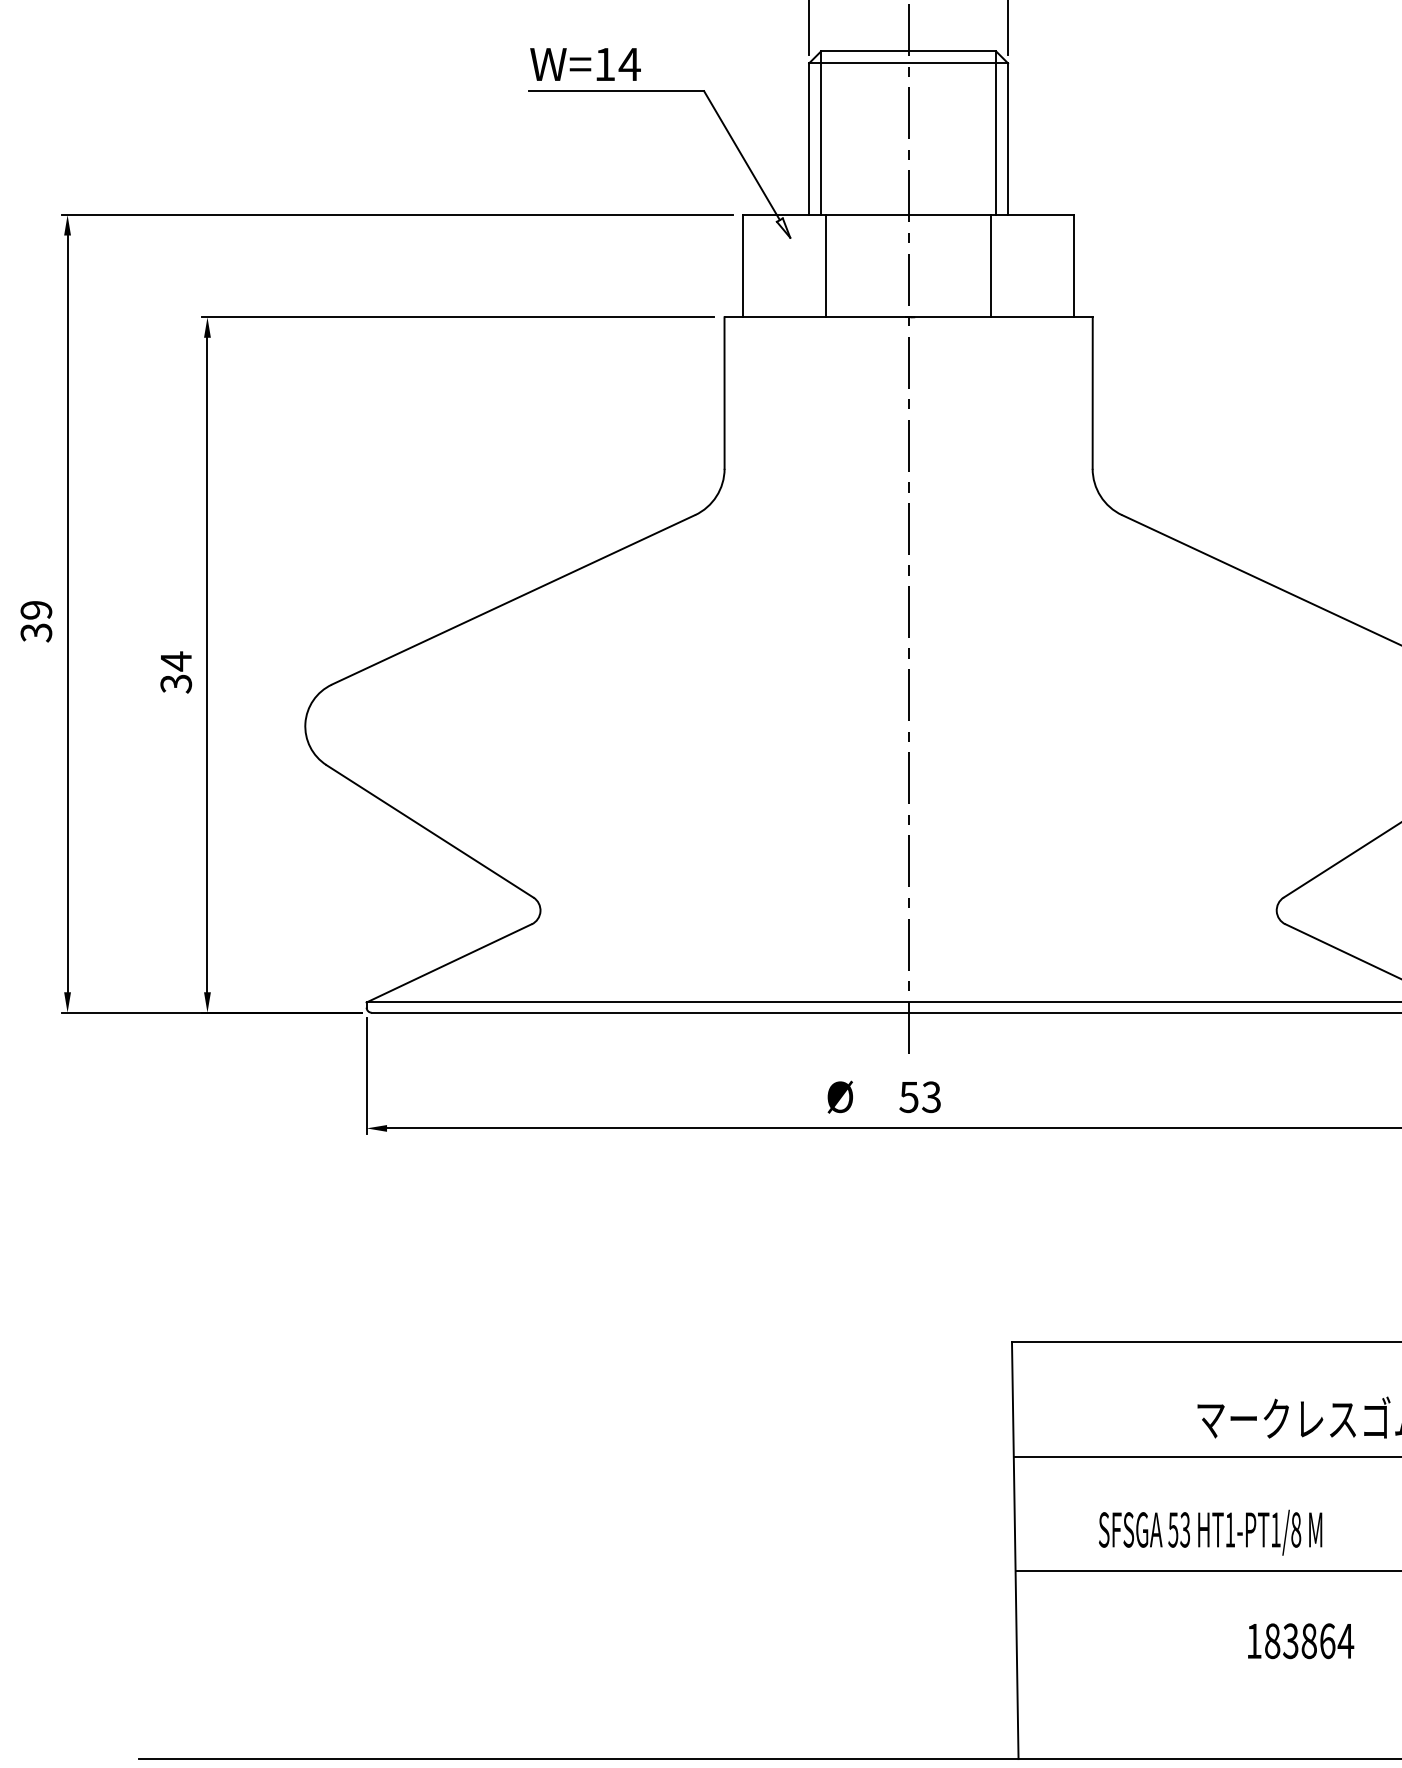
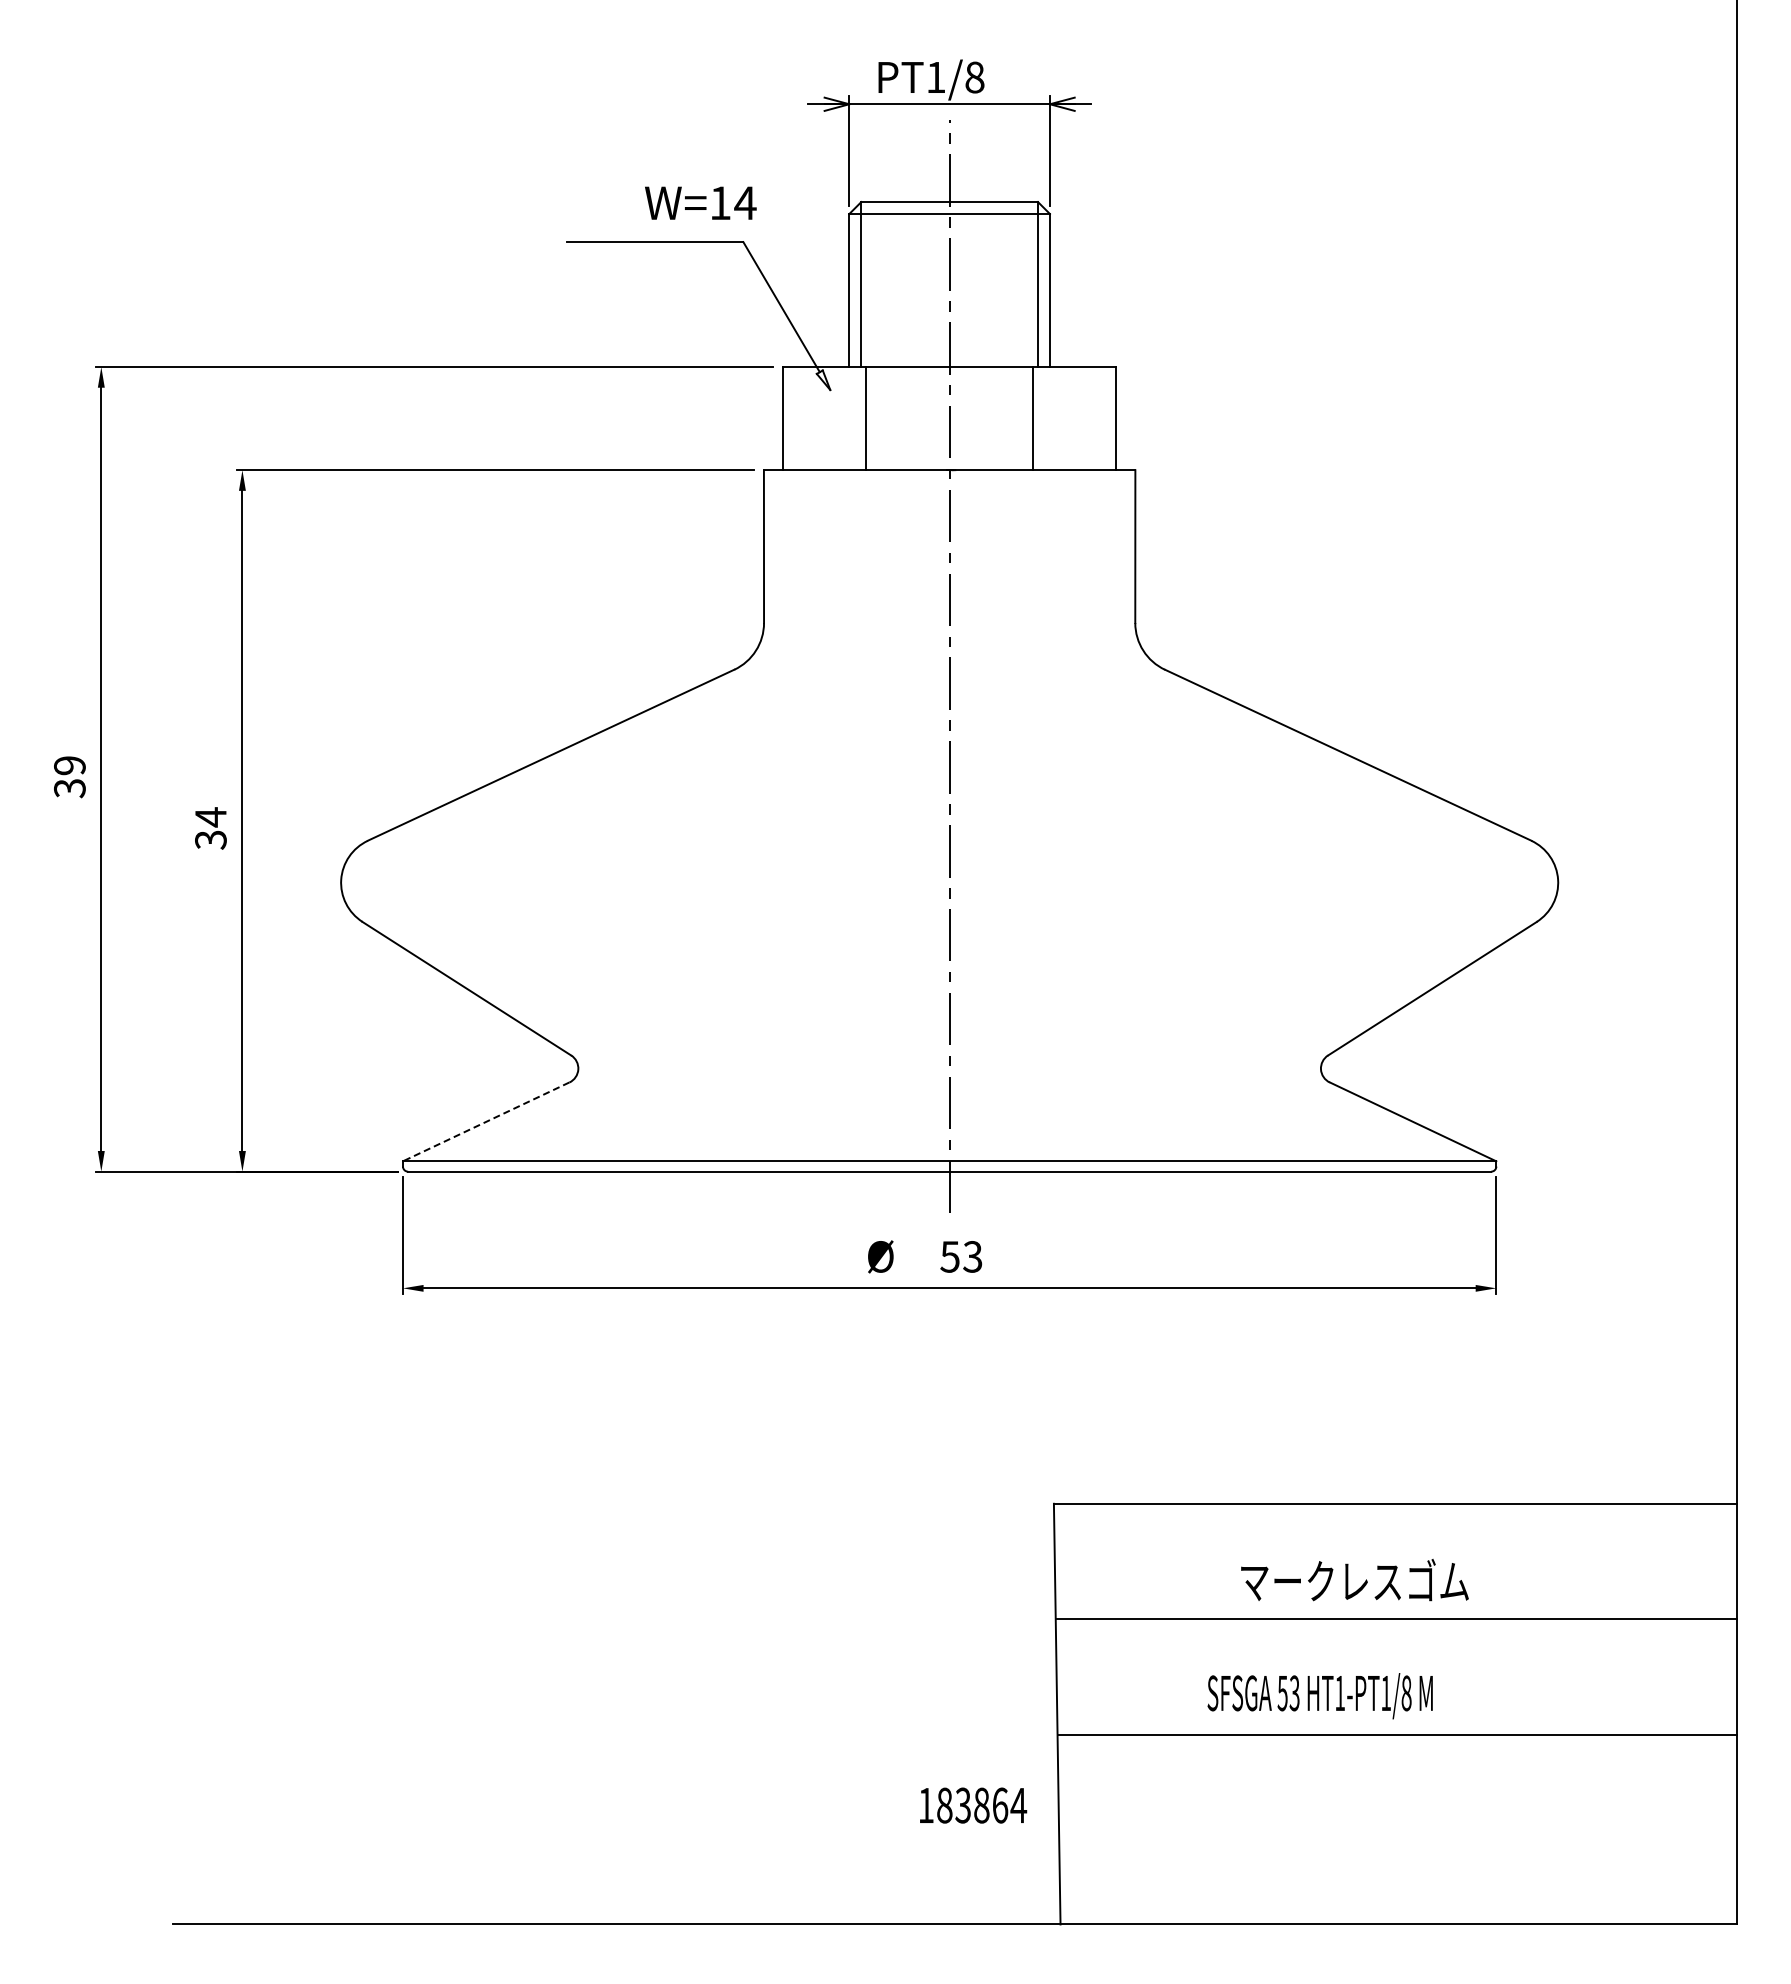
text: (585, 63) -> (700, 202), moved
line: (448, 963) -> (485, 1122), solid -> dashed
text: (1209, 1533) -> (1319, 1696), moved
text: (1301, 1641) -> (973, 1805), moved

